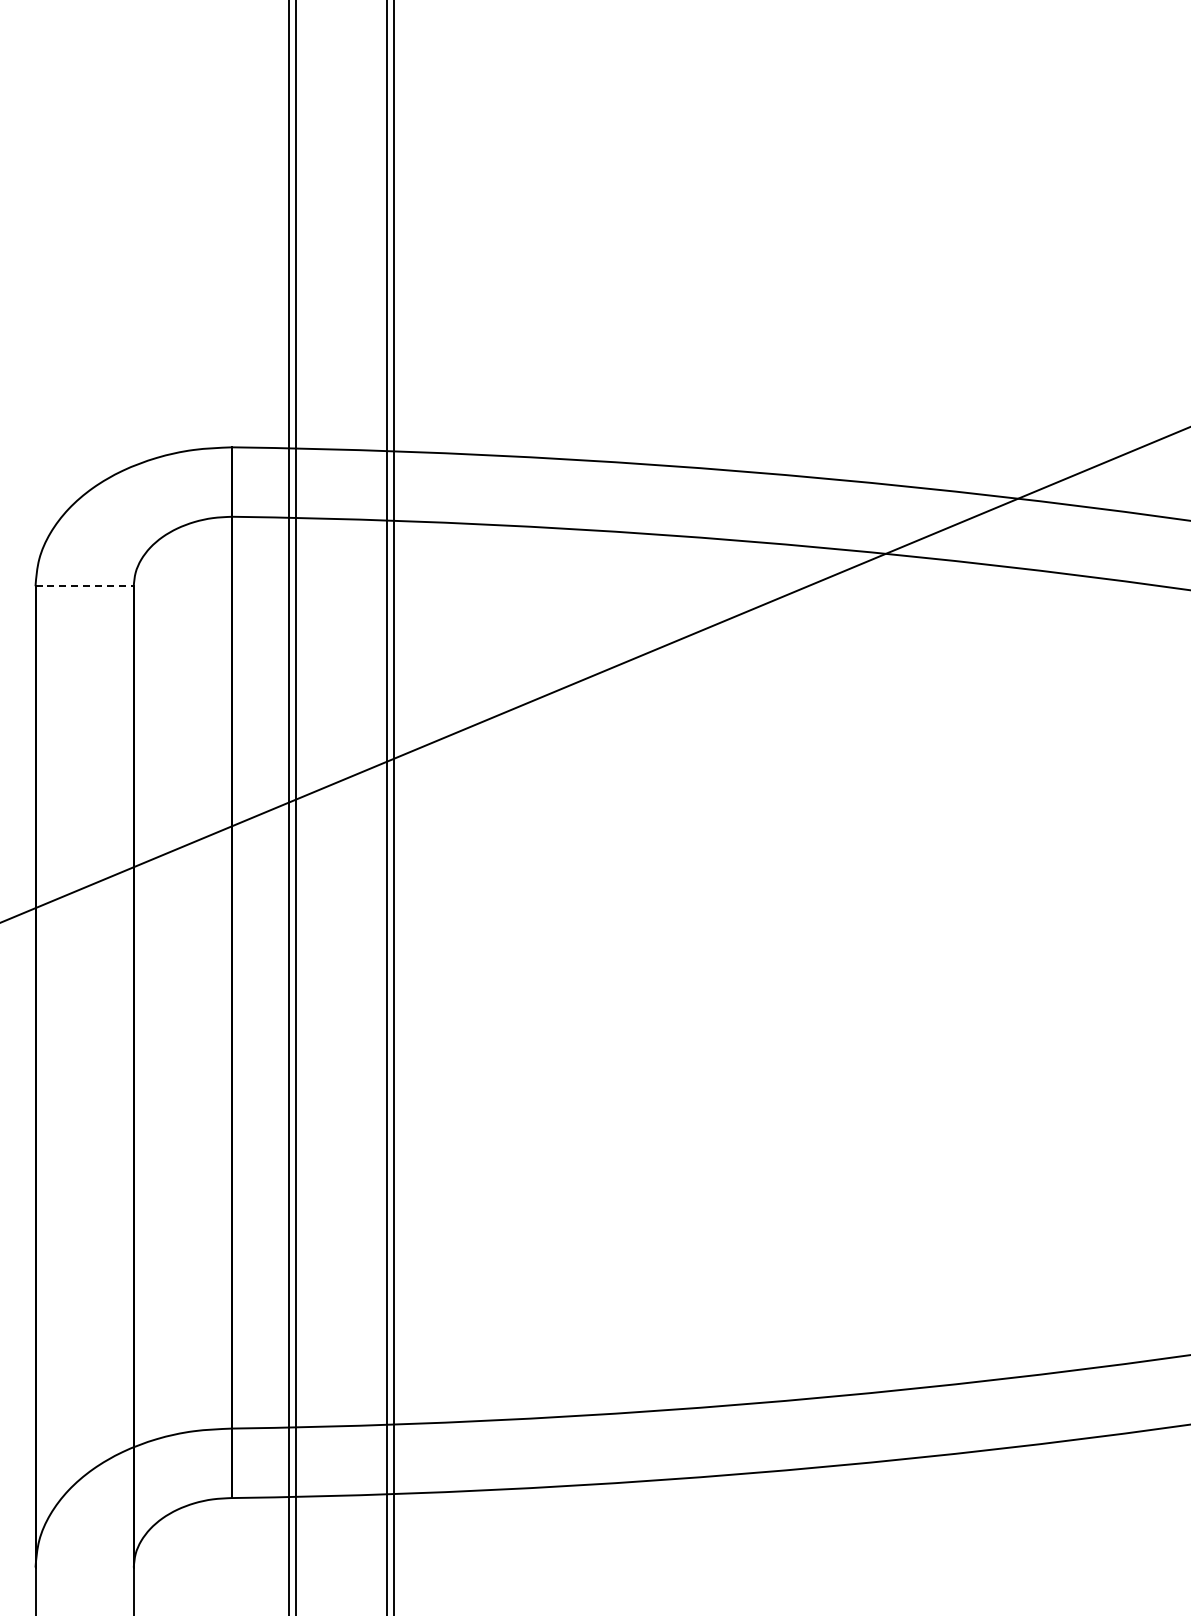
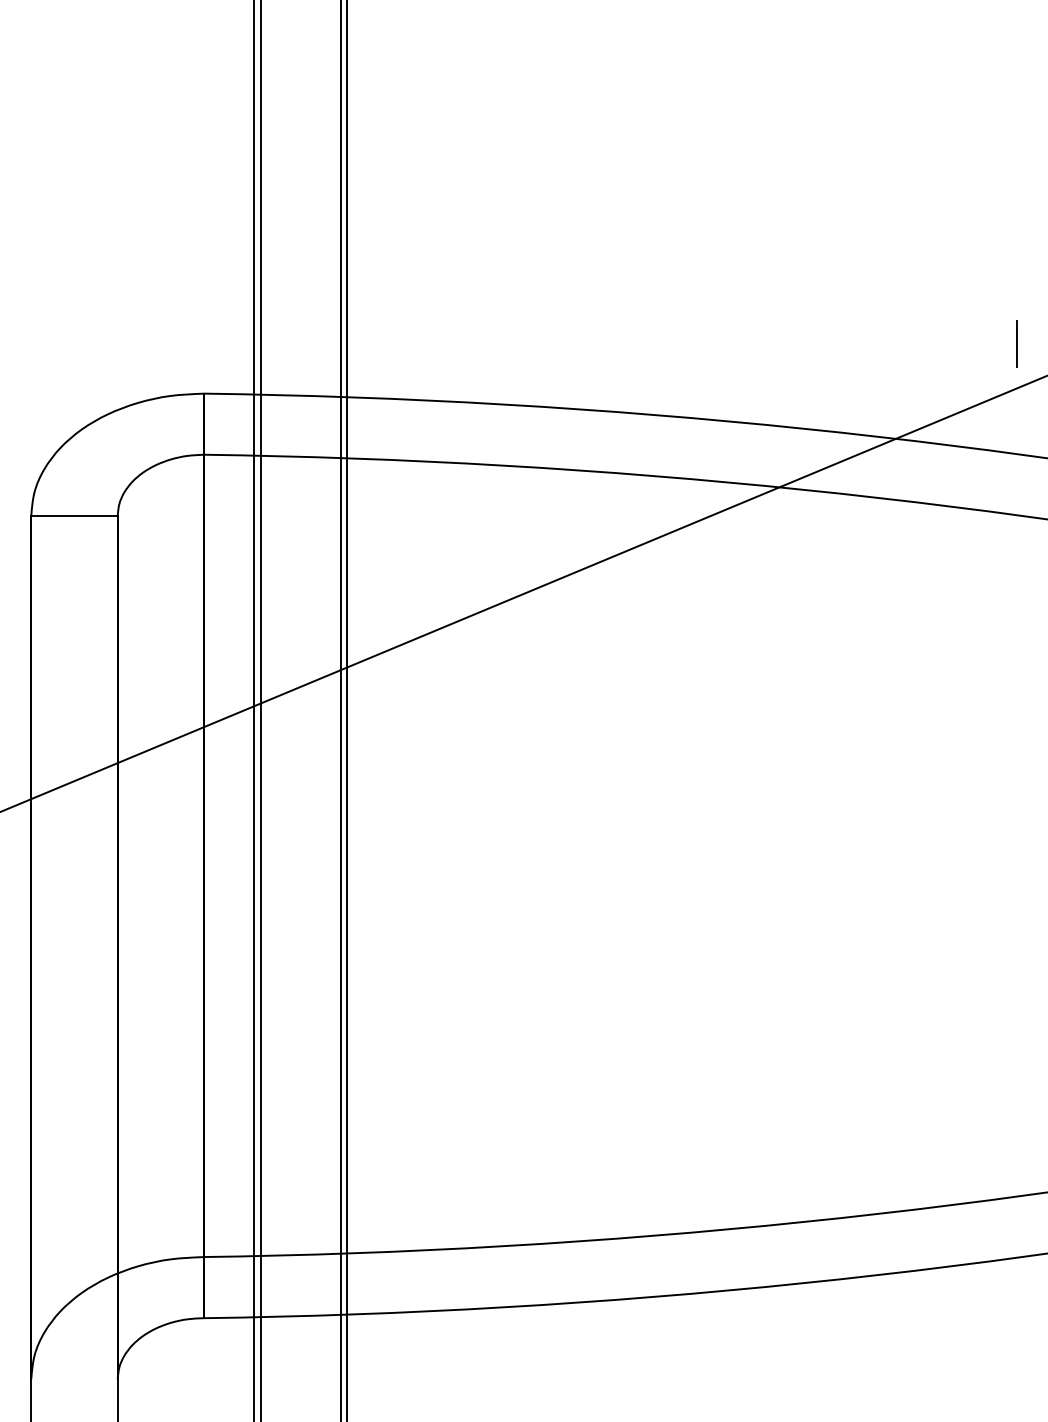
line: (1154, 390) -> (1015, 343), added
line: (85, 586) -> (75, 516), dashed -> solid

